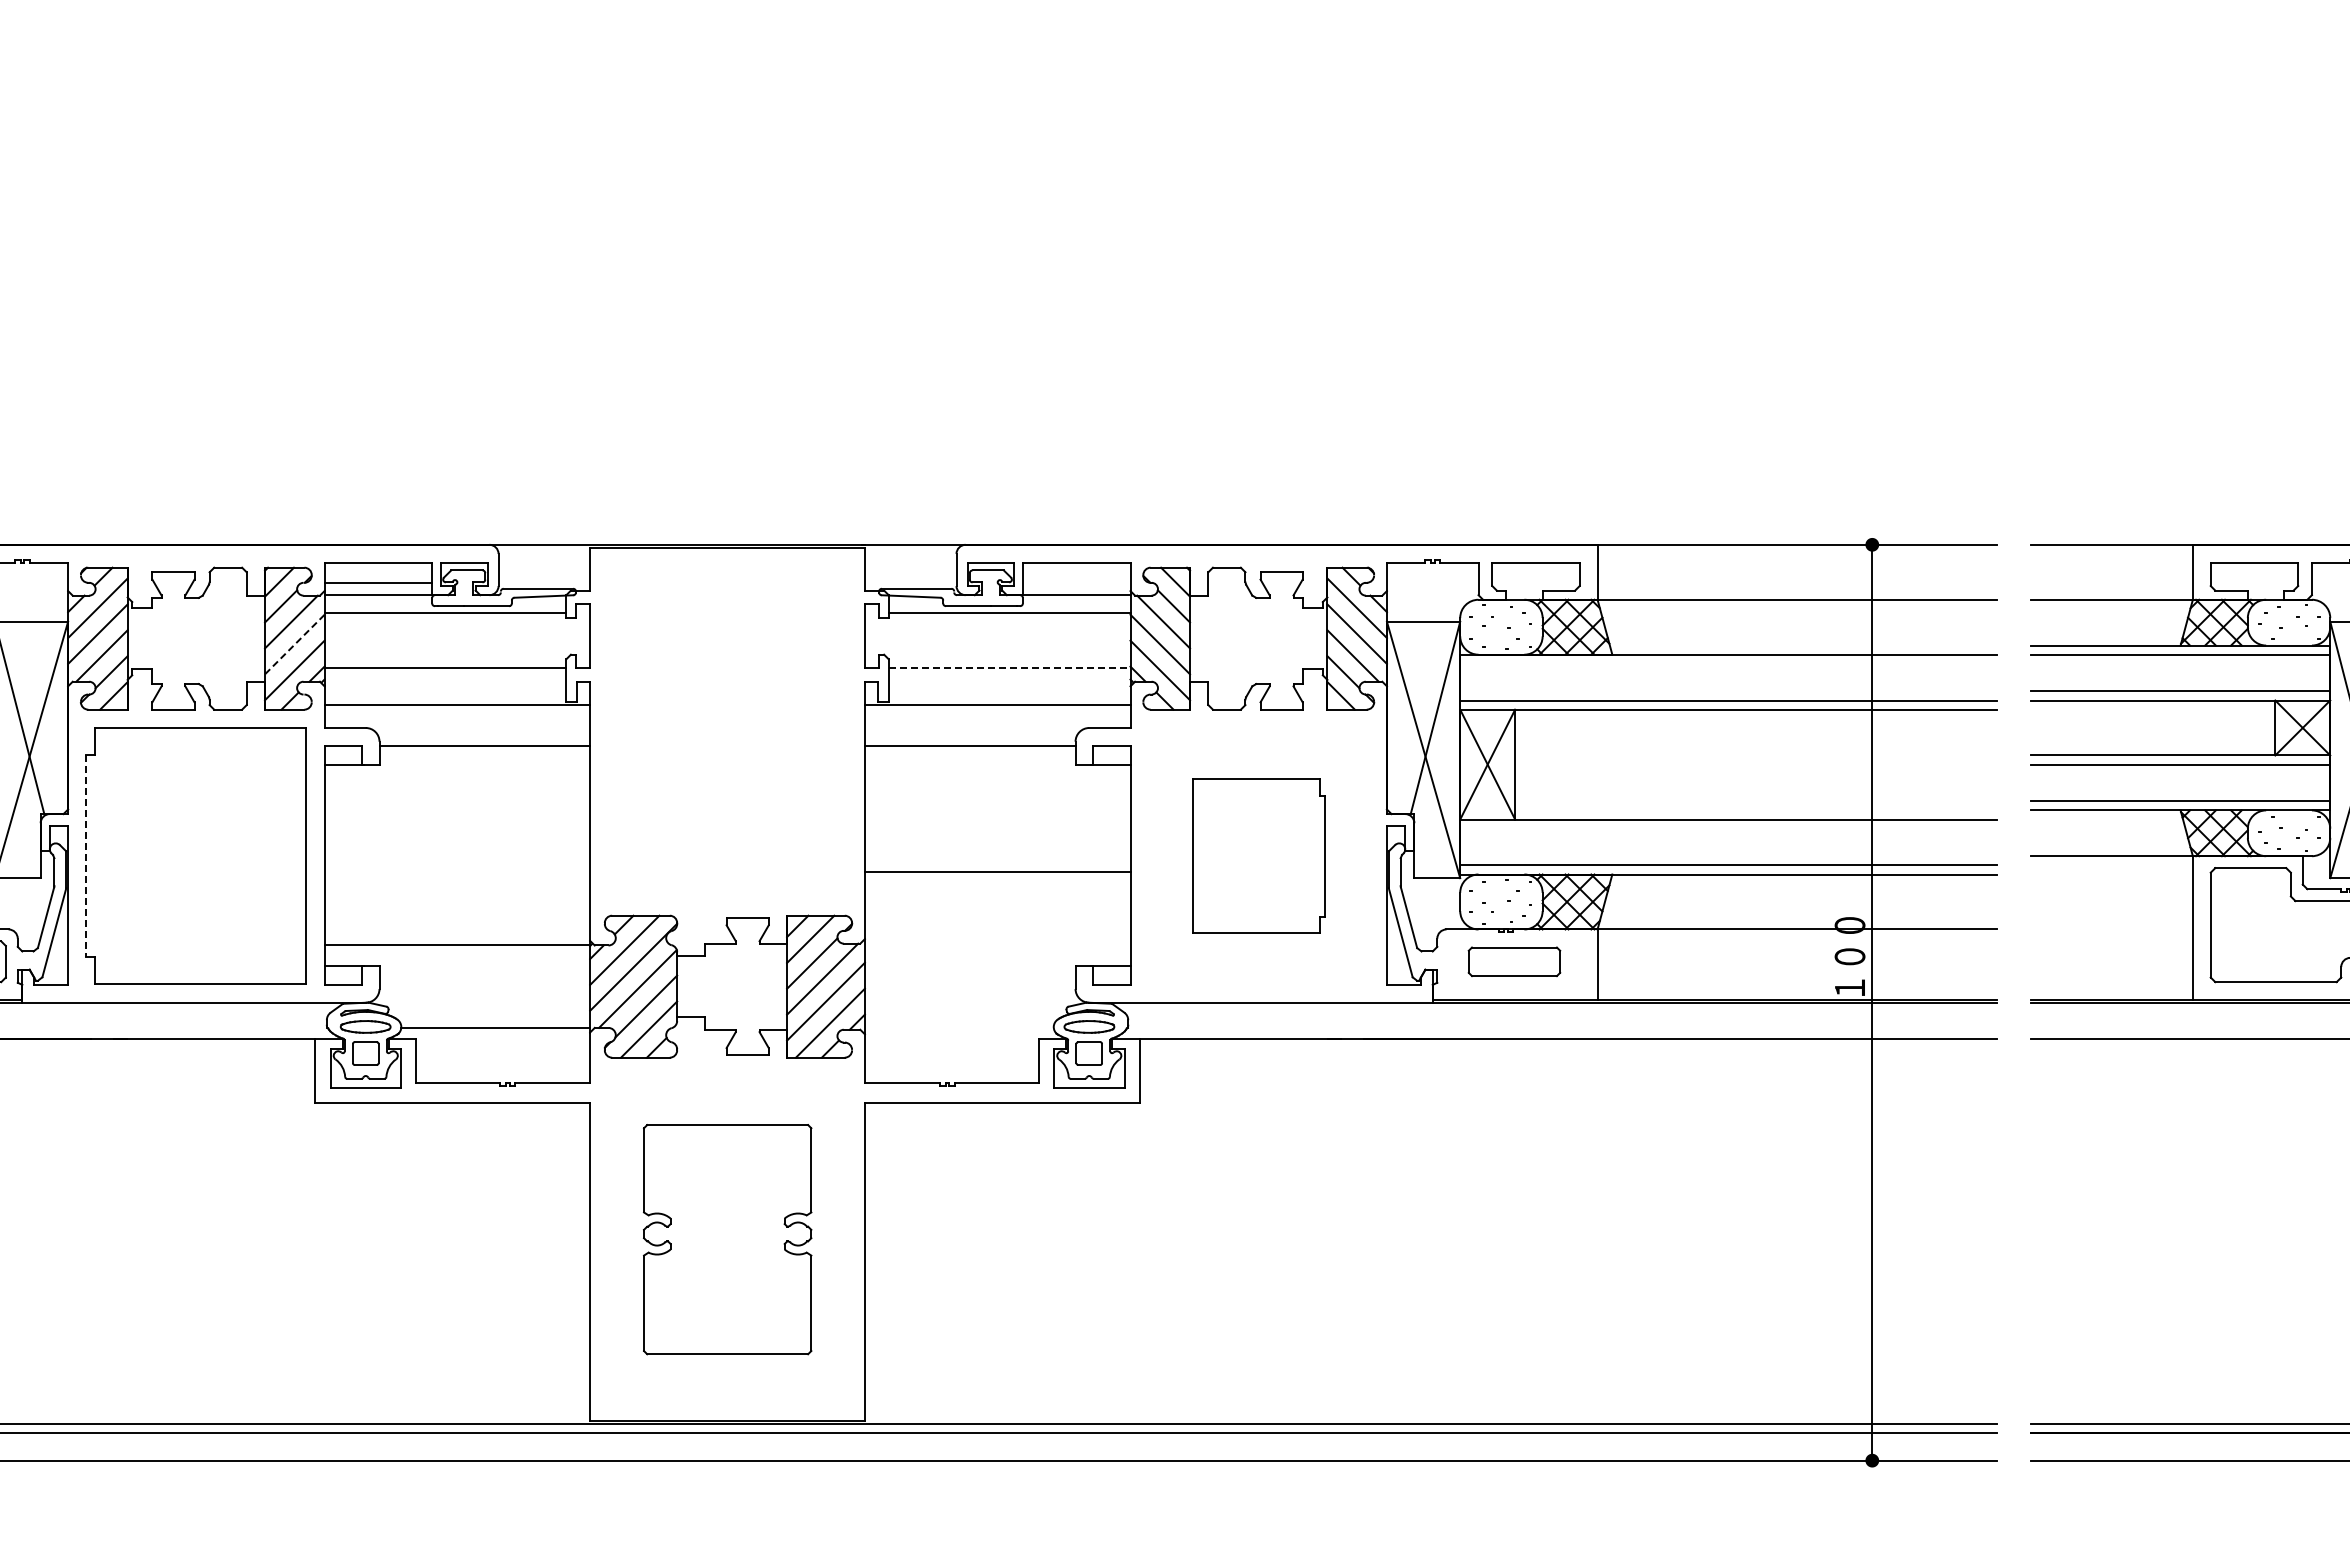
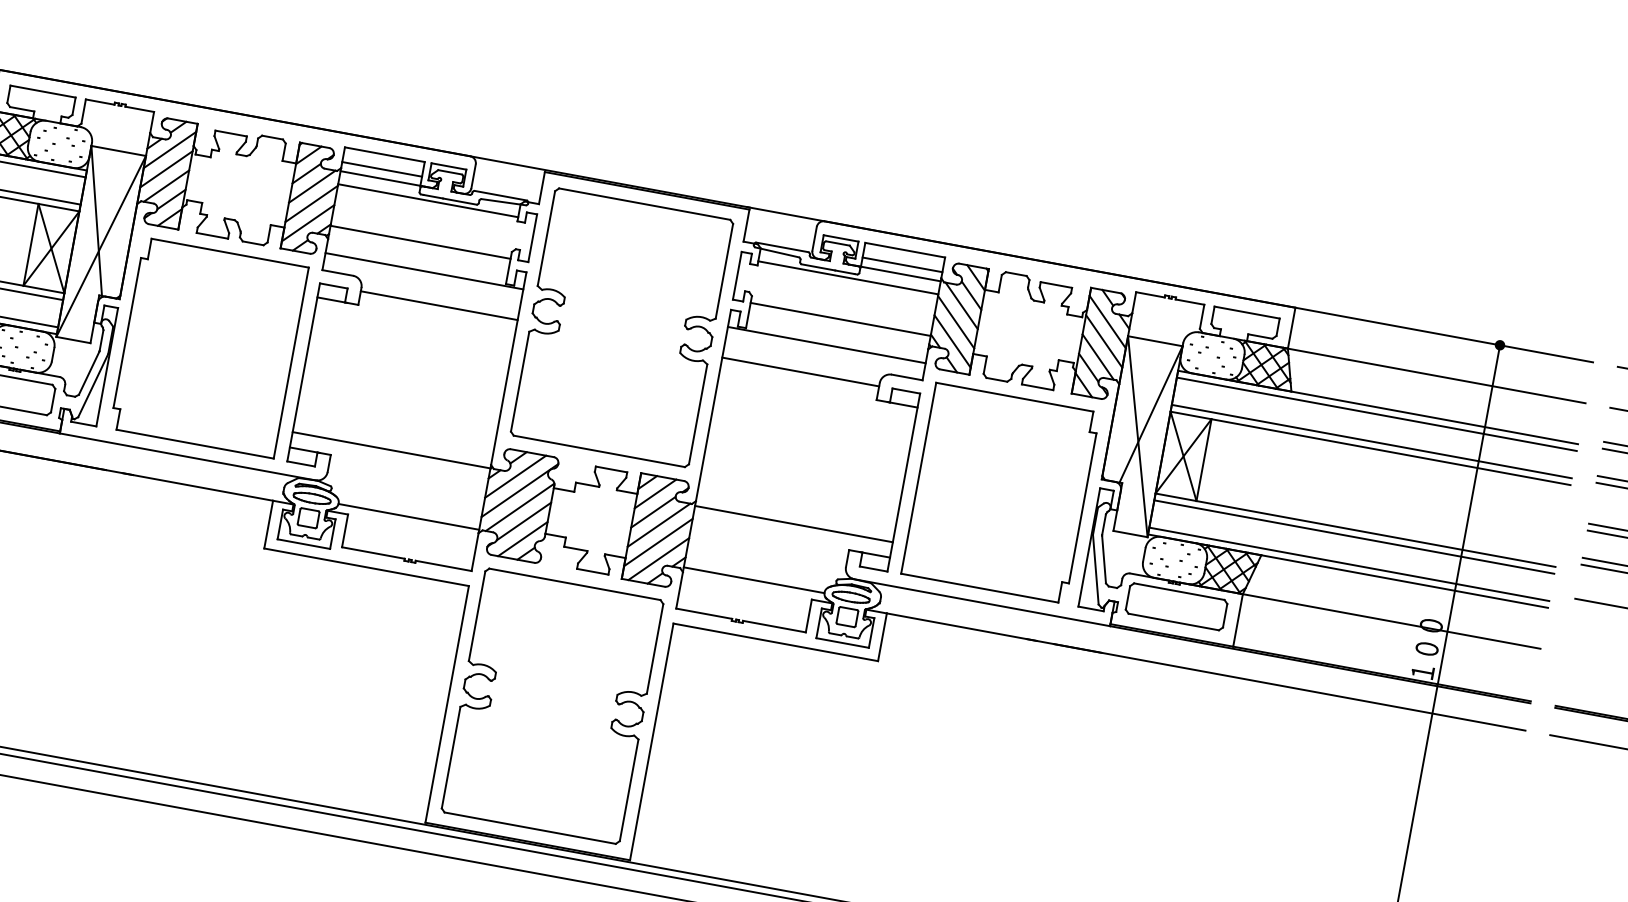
line: (1076, 582) -> (902, 264), added
line: (294, 644) -> (311, 203), dashed -> solid
line: (1728, 663) -> (1376, 413), added
line: (1009, 668) -> (840, 319), dashed -> solid
part: (727, 731) -> (622, 327), added
line: (1728, 828) -> (1354, 536), added
part: (1258, 855) -> (1000, 492), size x1.67
line: (86, 856) -> (127, 333), dashed -> solid
line: (997, 872) -> (793, 524), moved
part: (1514, 961) -> (1176, 606), size x1.43
line: (958, 1027) -> (753, 579), added
part: (727, 1239) -> (552, 706), size x1.43

